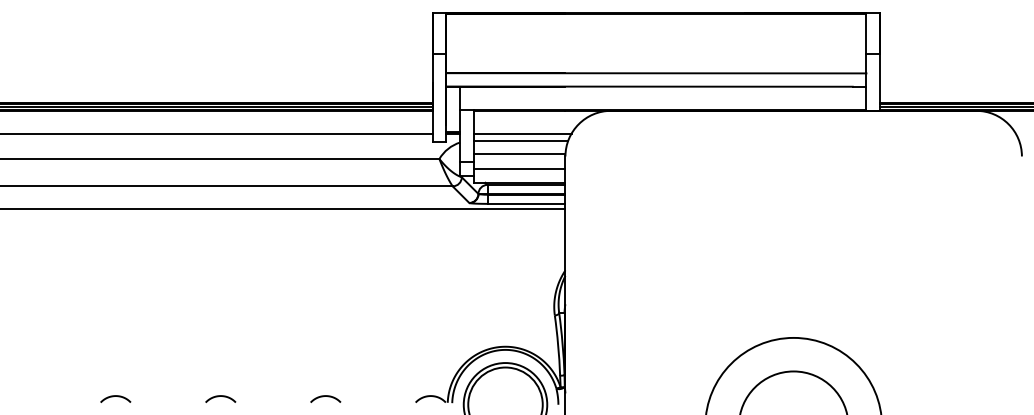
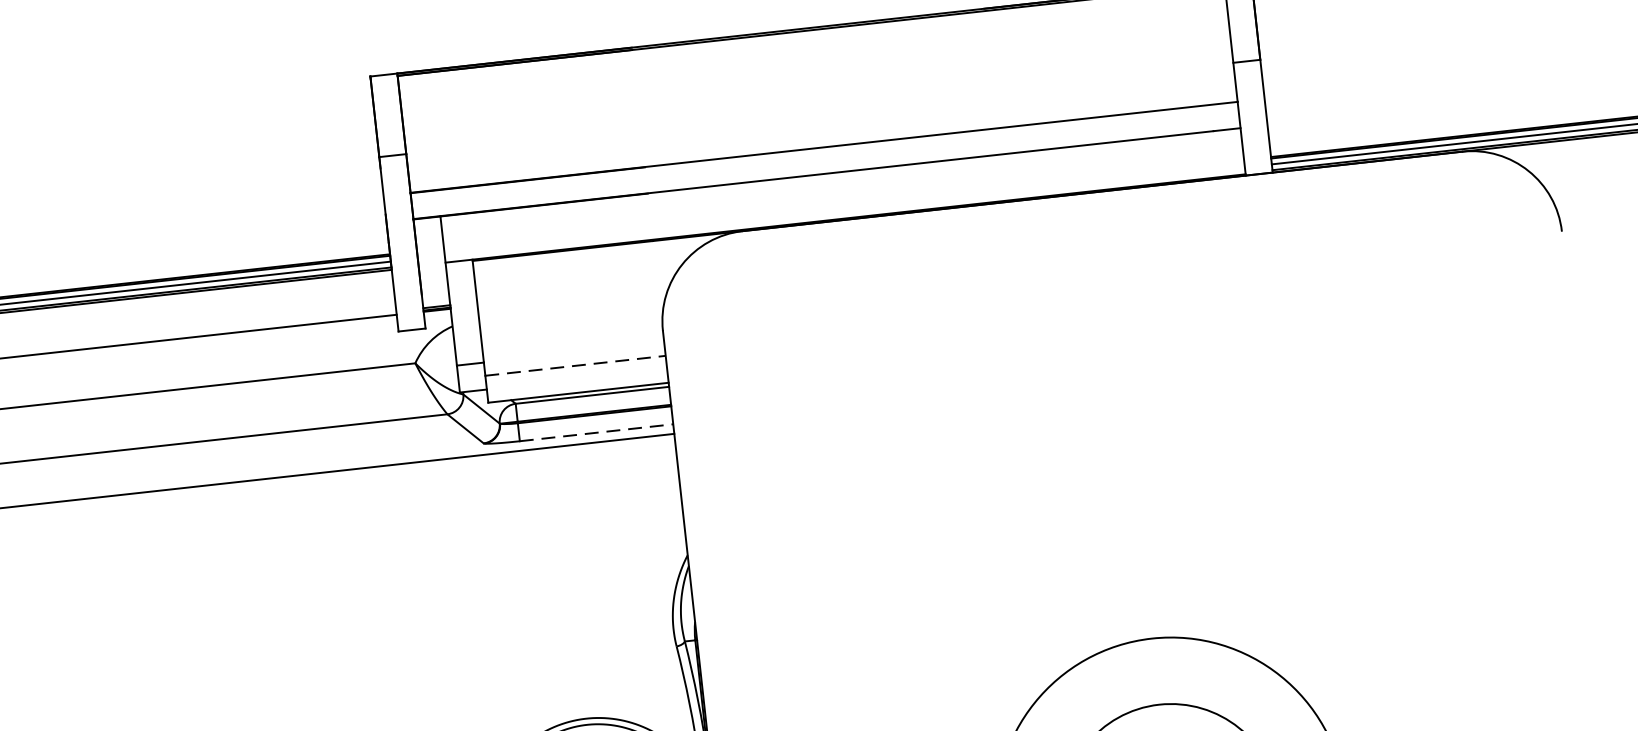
line: (522, 133) -> (573, 295), removed
line: (520, 140) -> (570, 309), removed
line: (519, 153) -> (571, 335), removed
line: (519, 169) -> (575, 366), solid -> dashed
line: (526, 203) -> (596, 432), solid -> dashed

